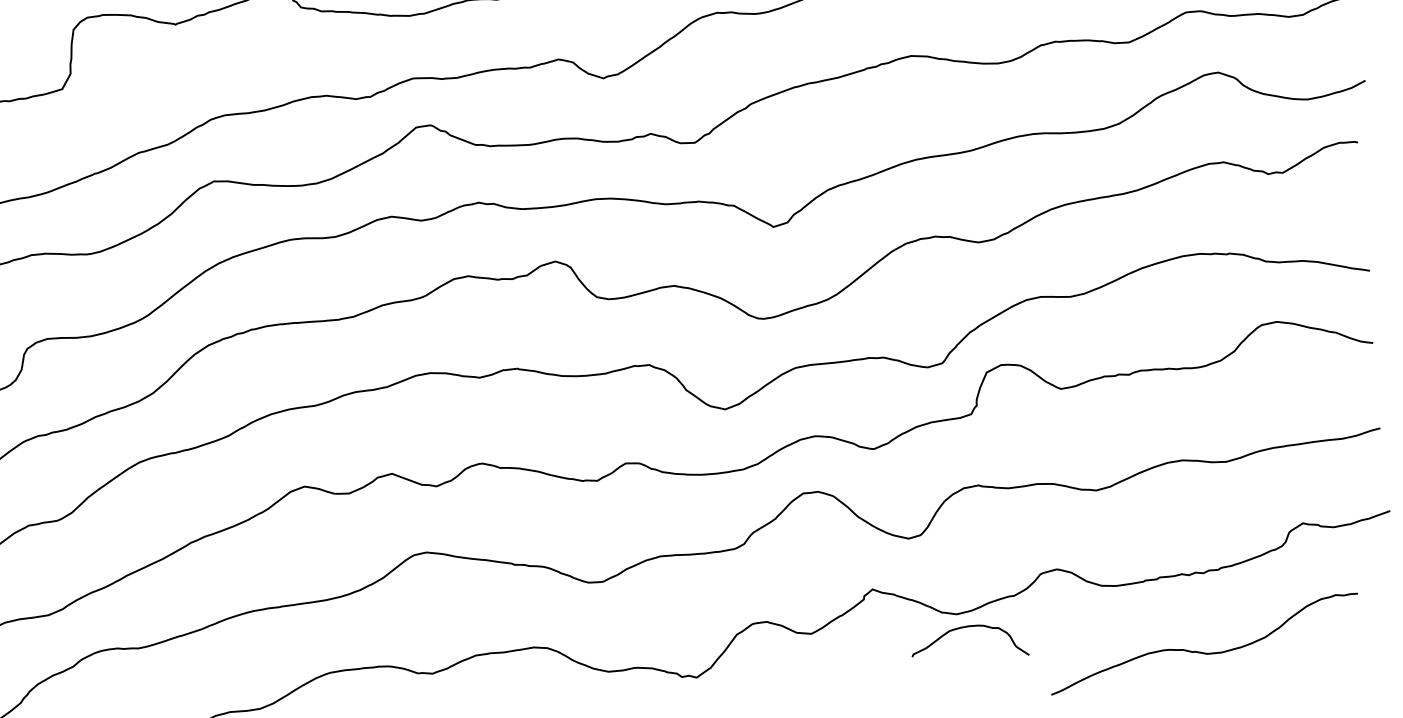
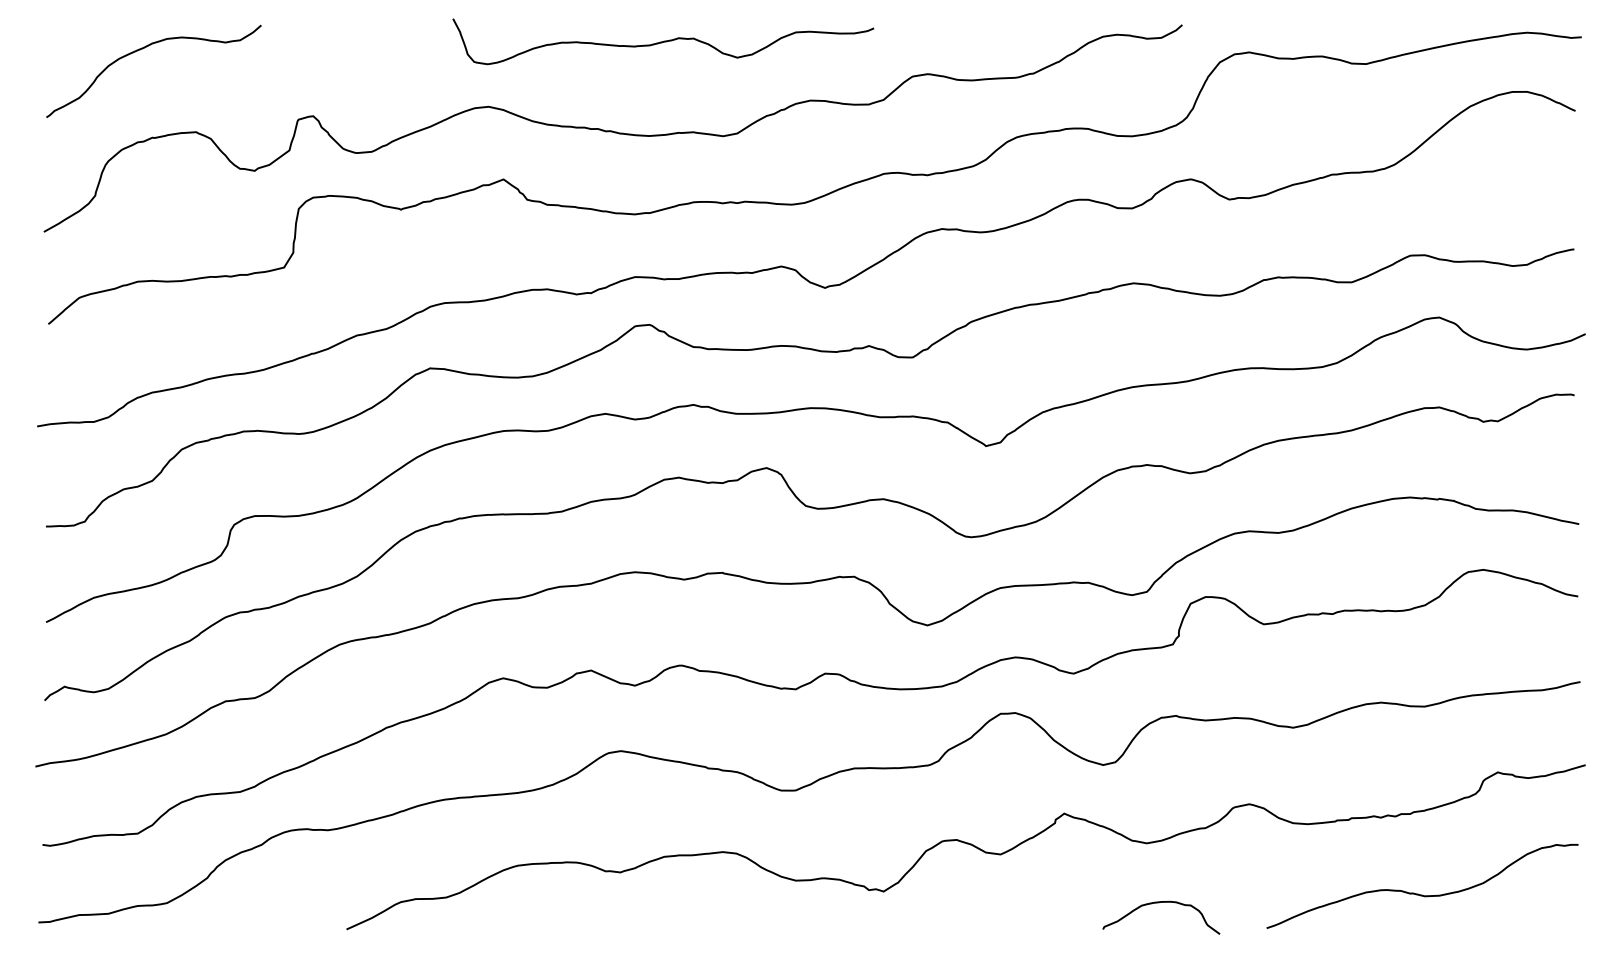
curve: (967, 627) -> (1159, 903), moved
curve: (1204, 652) -> (1422, 894), moved

